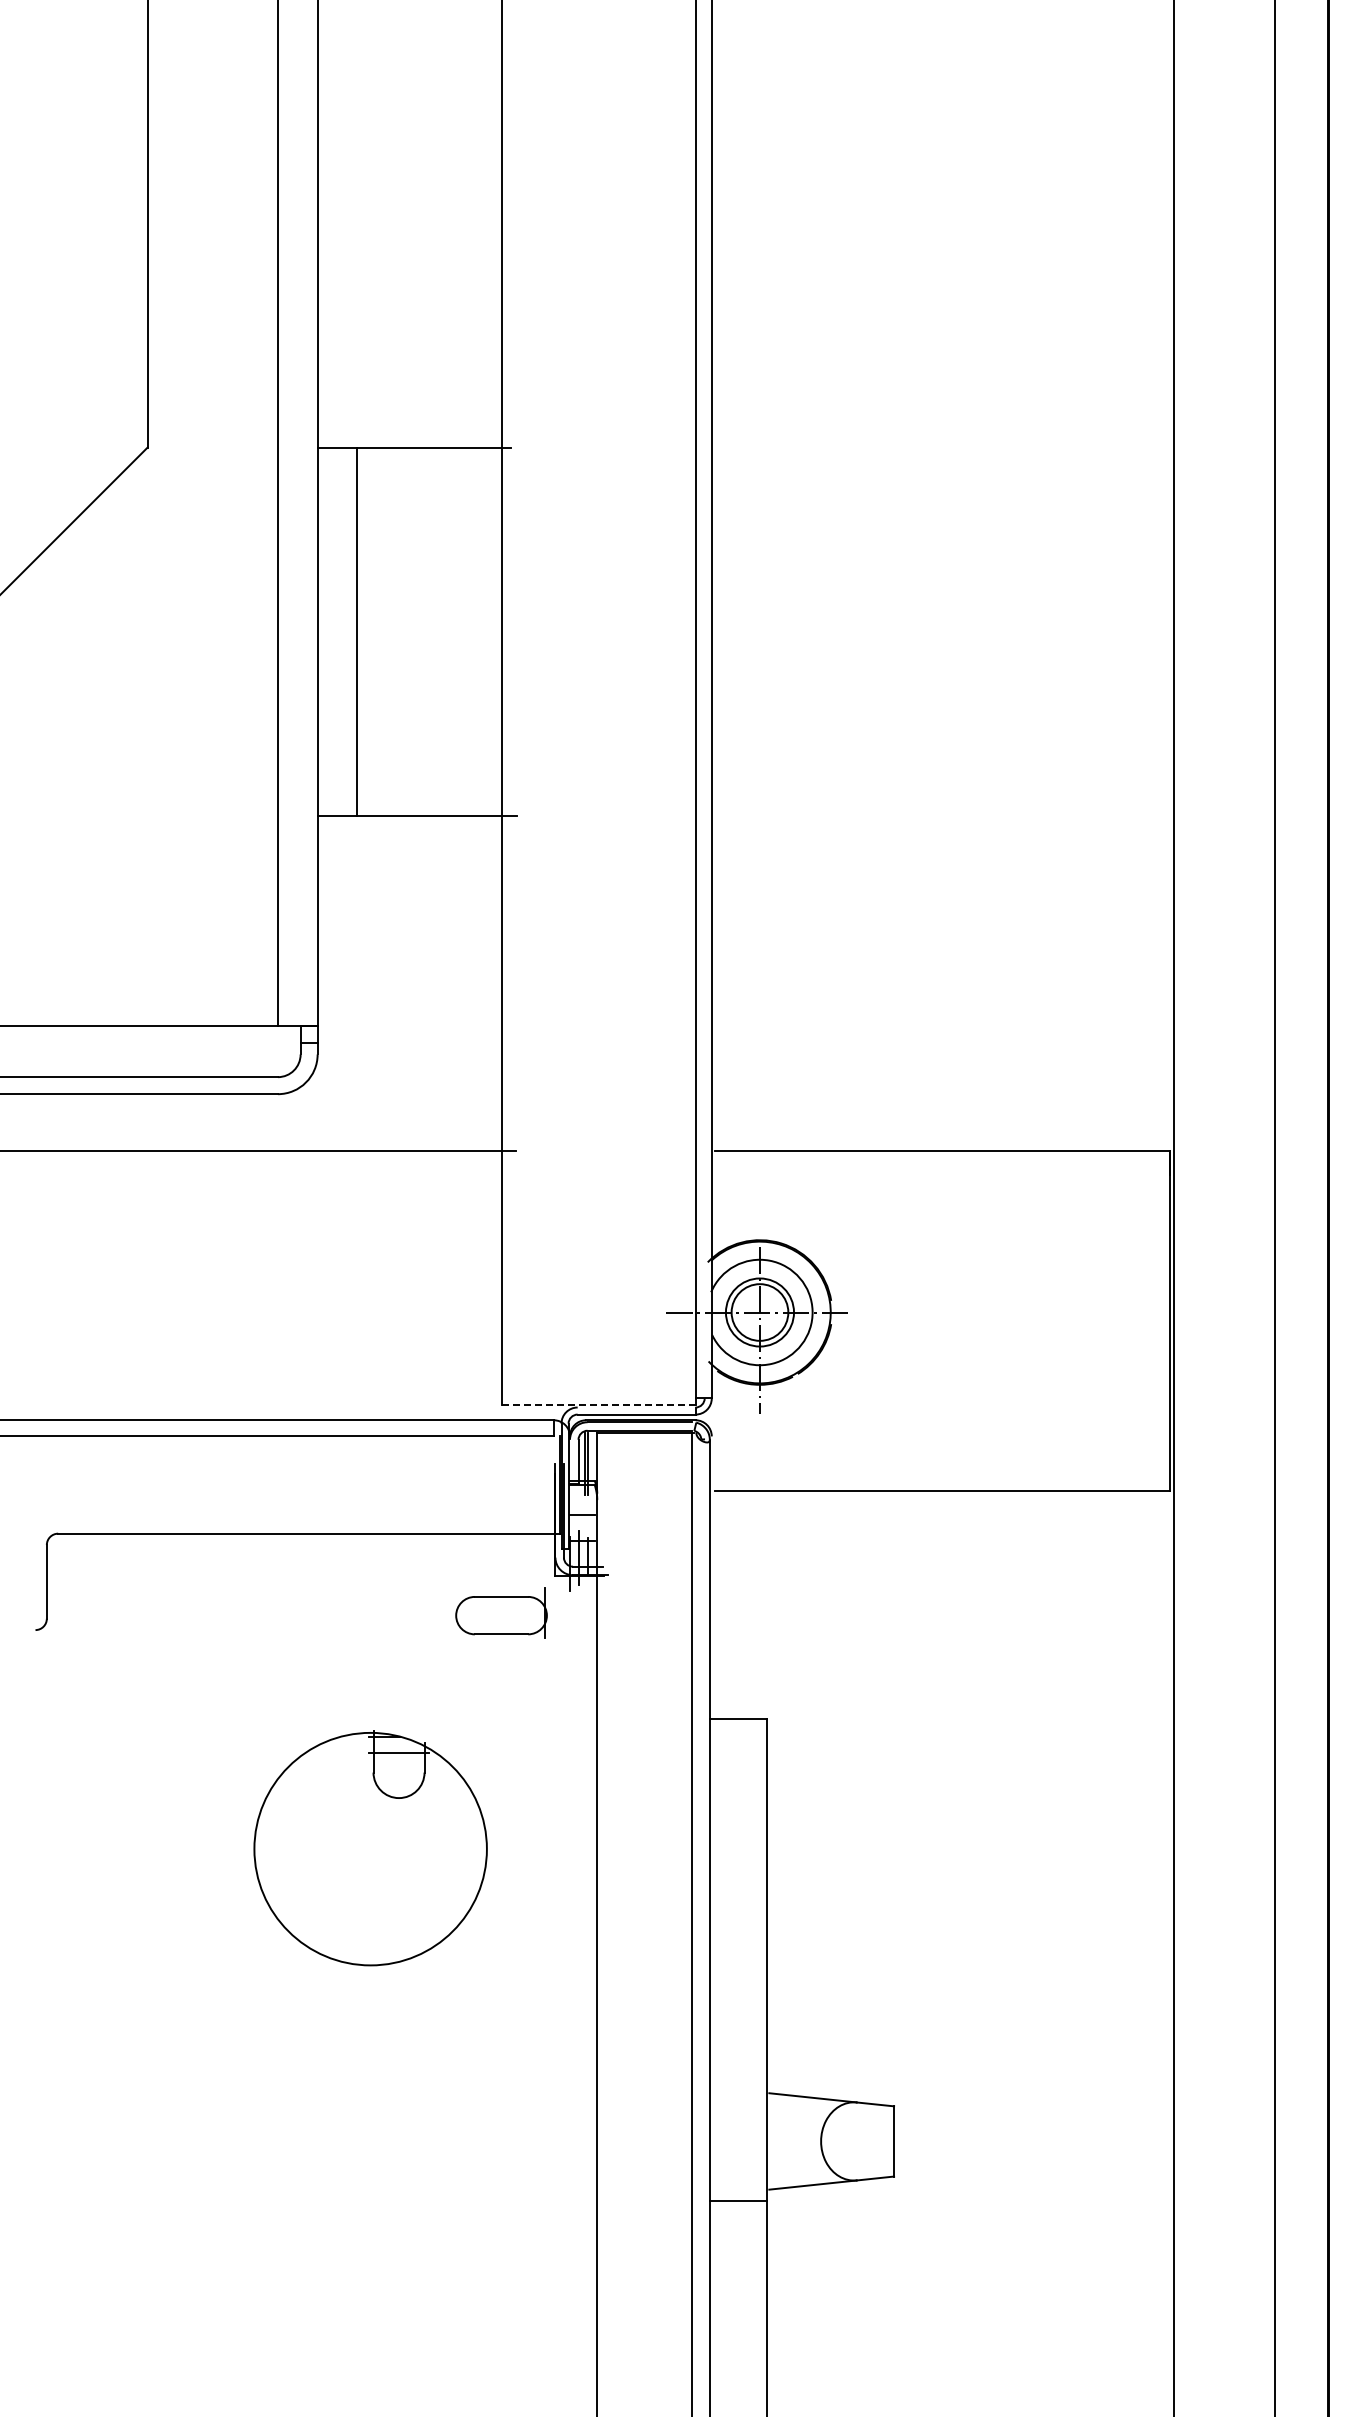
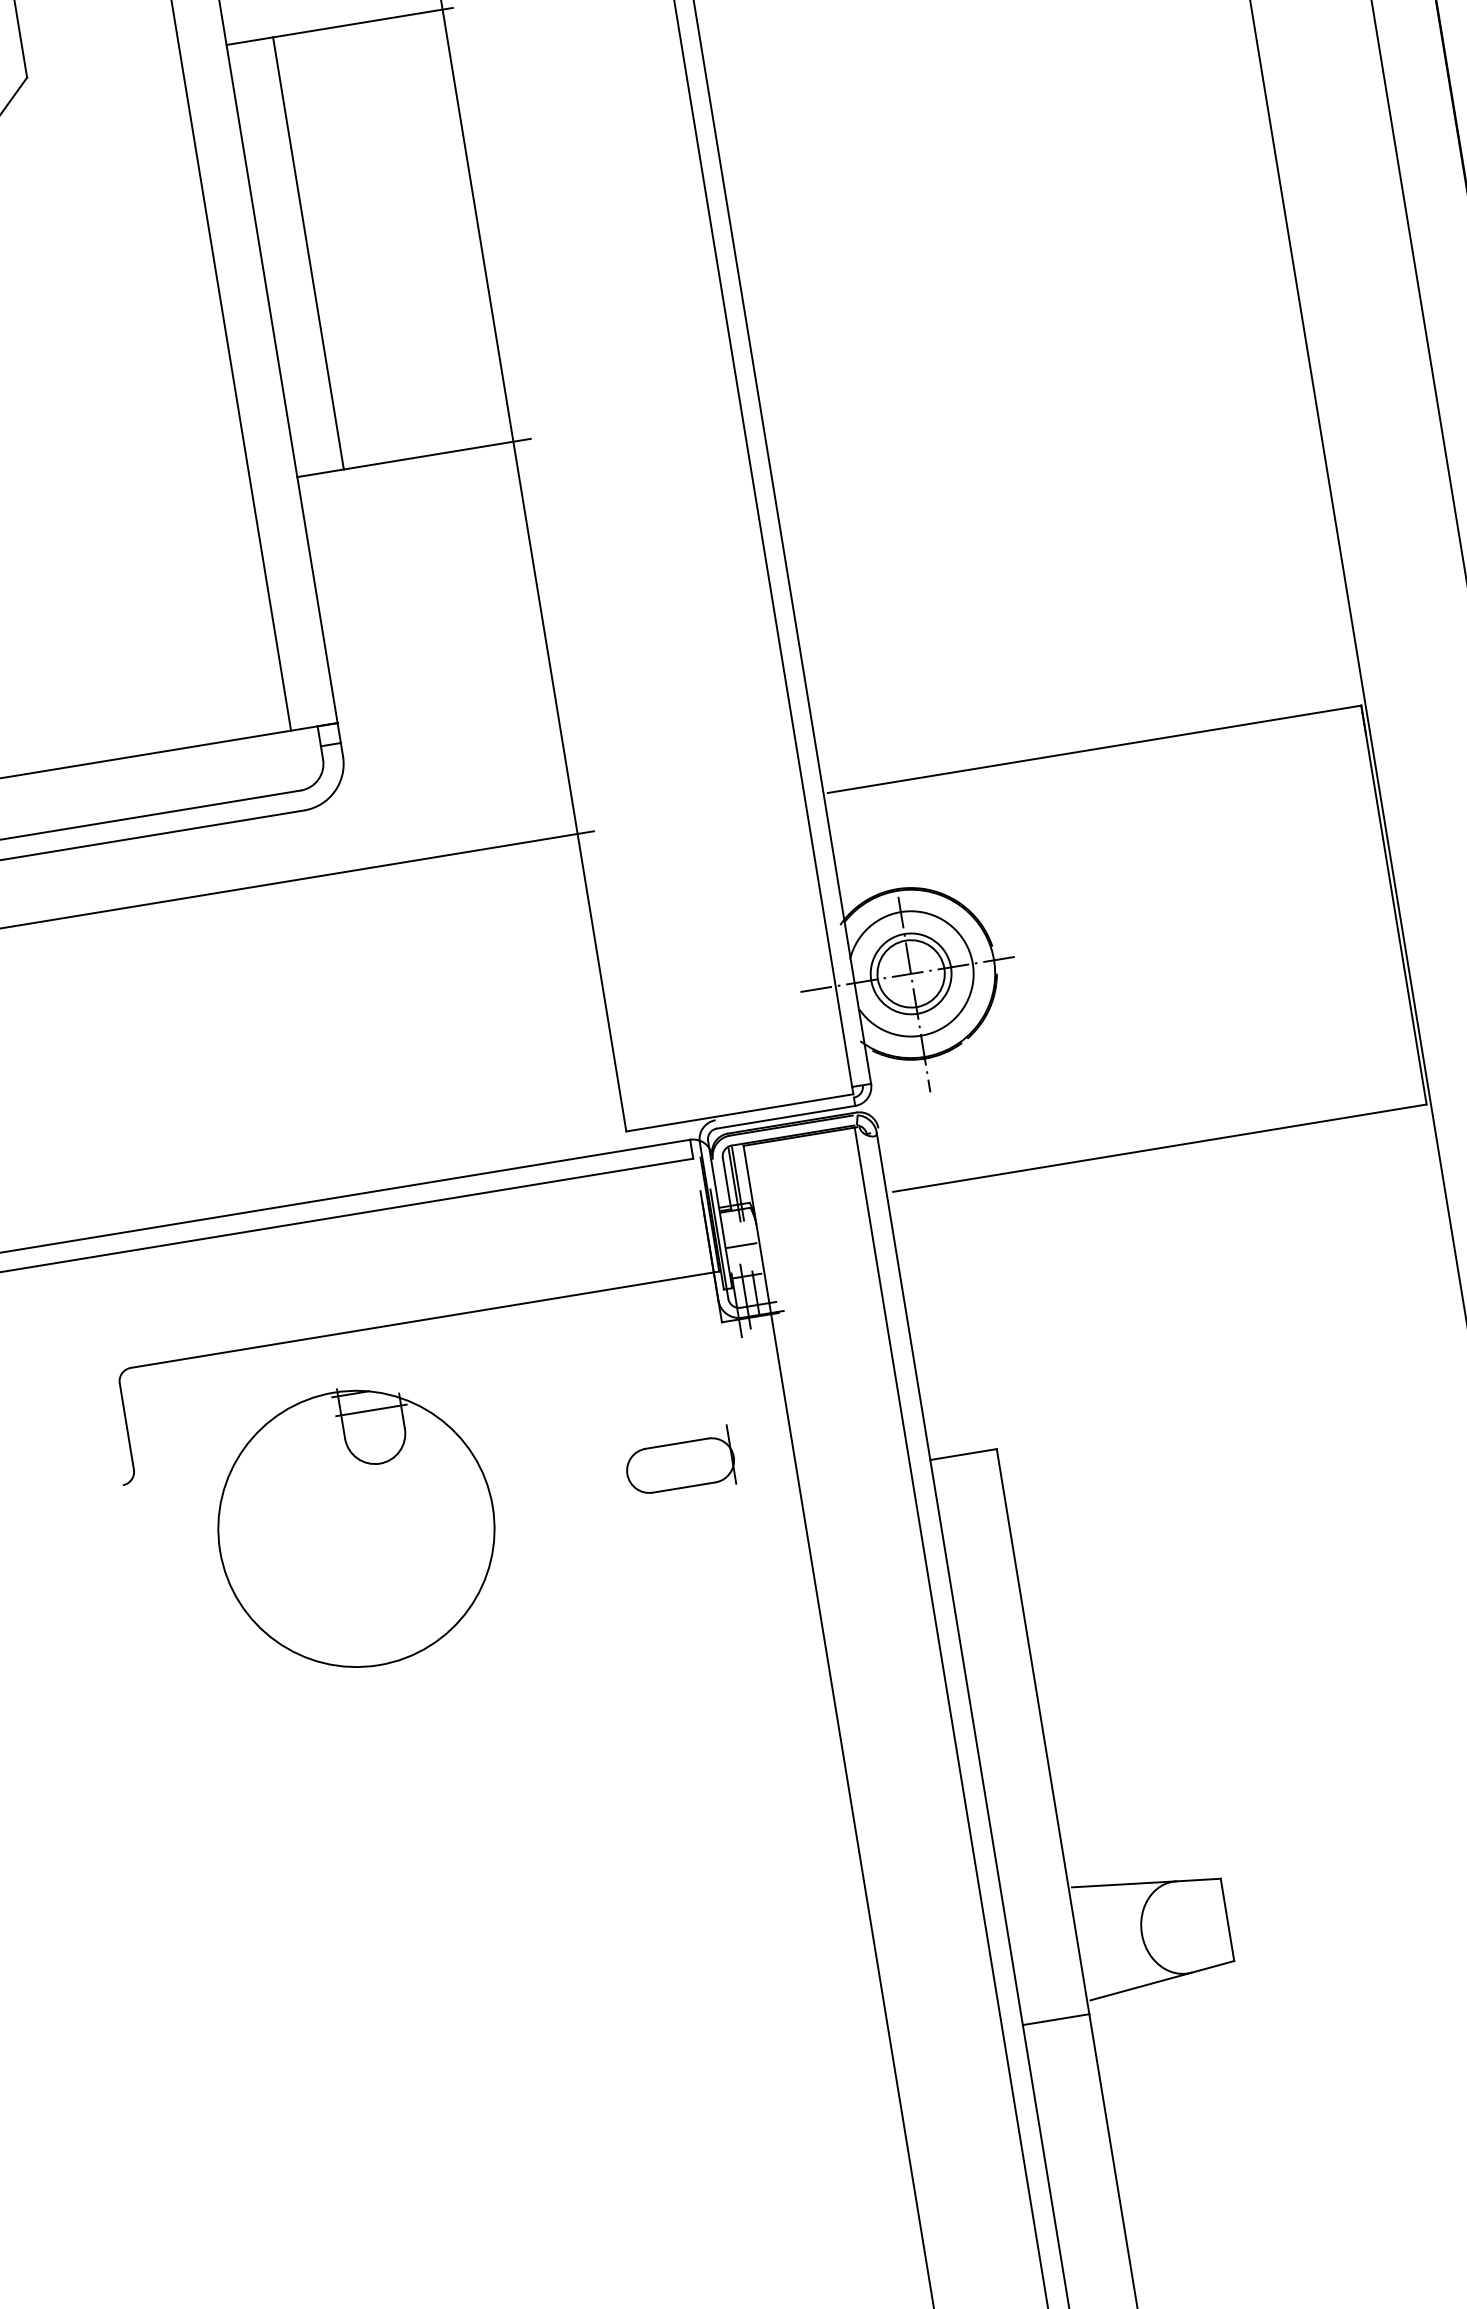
line: (598, 1404) -> (739, 1112), dashed -> solid
part: (501, 1612) -> (679, 1461), moved
part: (370, 1848) -> (356, 1528), moved

